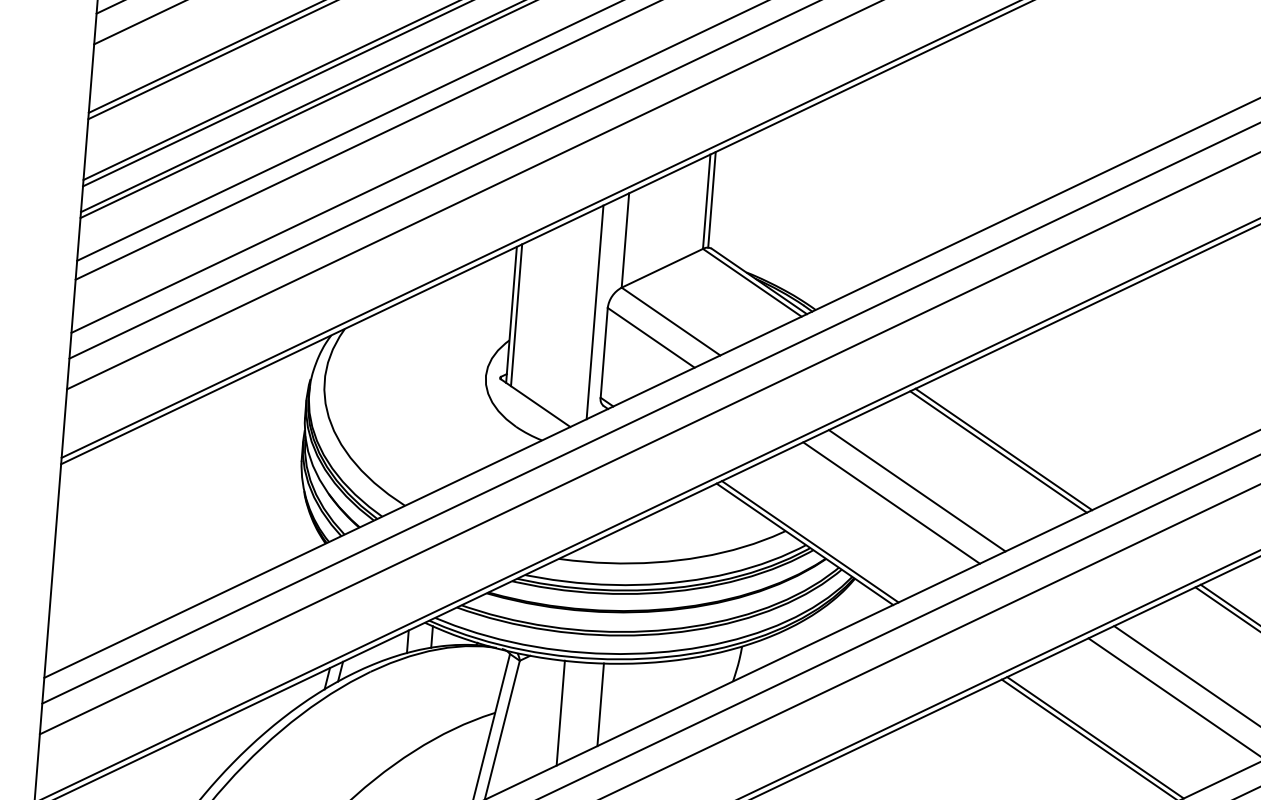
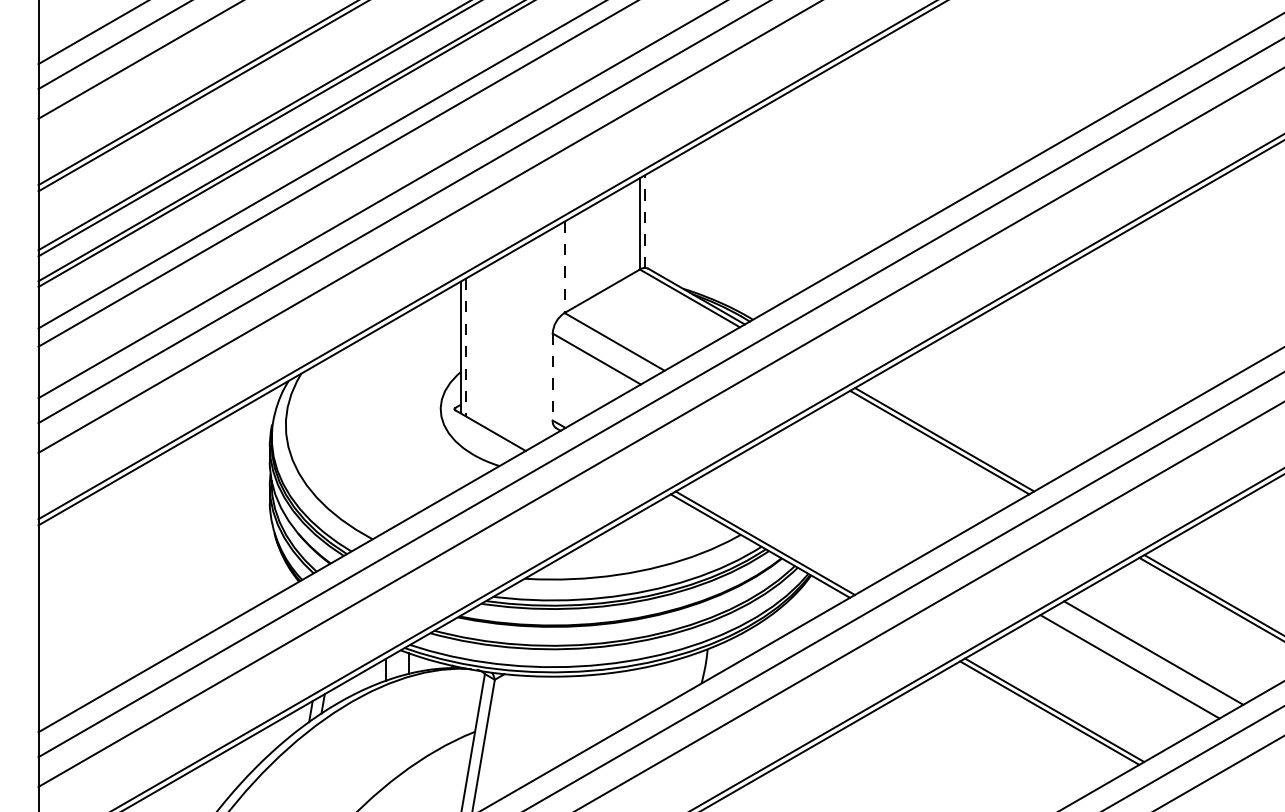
line: (711, 199) -> (644, 221), solid -> dashed
line: (625, 240) -> (564, 267), solid -> dashed
line: (594, 312) -> (540, 338), removed
line: (516, 315) -> (465, 347), solid -> dashed
line: (603, 353) -> (552, 377), solid -> dashed
line: (917, 490) -> (864, 485), removed
line: (891, 502) -> (840, 499), removed
line: (600, 705) -> (575, 716), removed
line: (561, 712) -> (538, 726), removed

